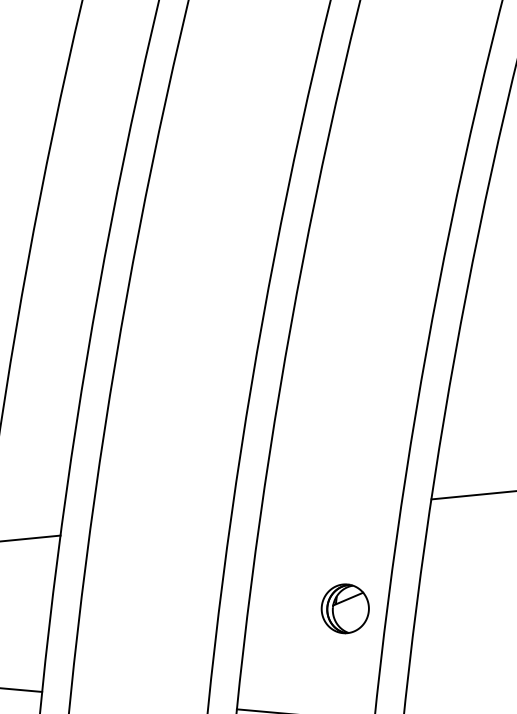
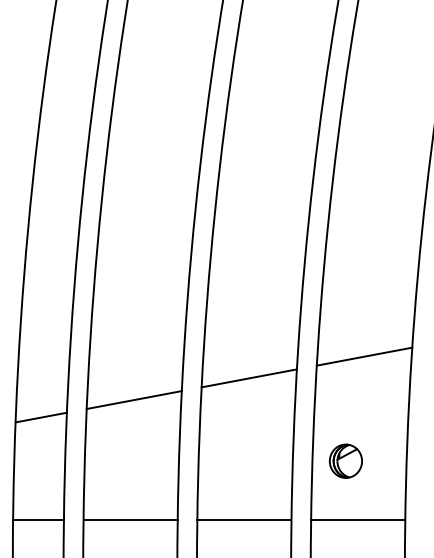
line: (331, 509) -> (249, 378), added
line: (159, 526) -> (133, 400), added
part: (344, 607) -> (345, 460), moved
line: (139, 701) -> (130, 520), added

